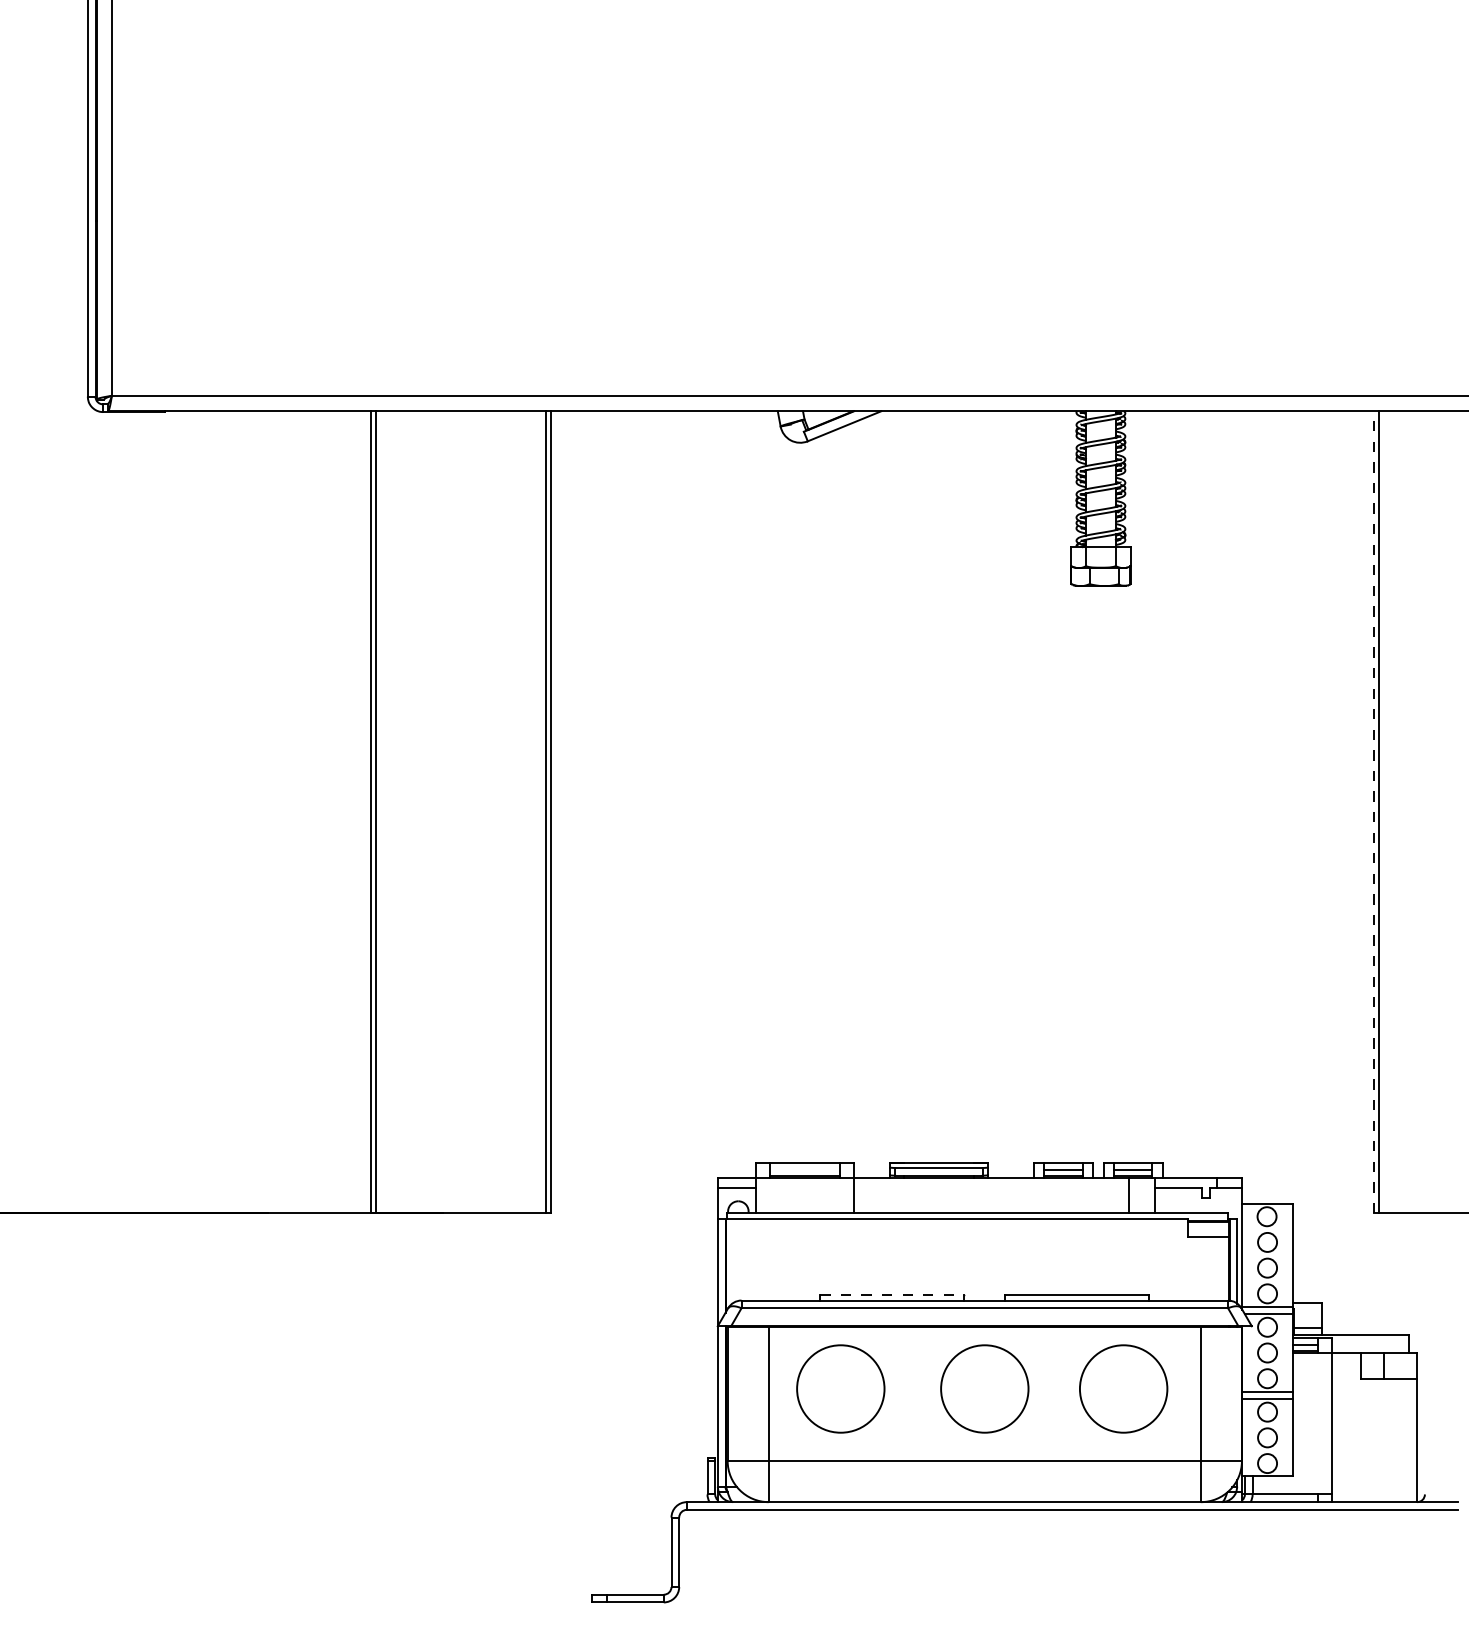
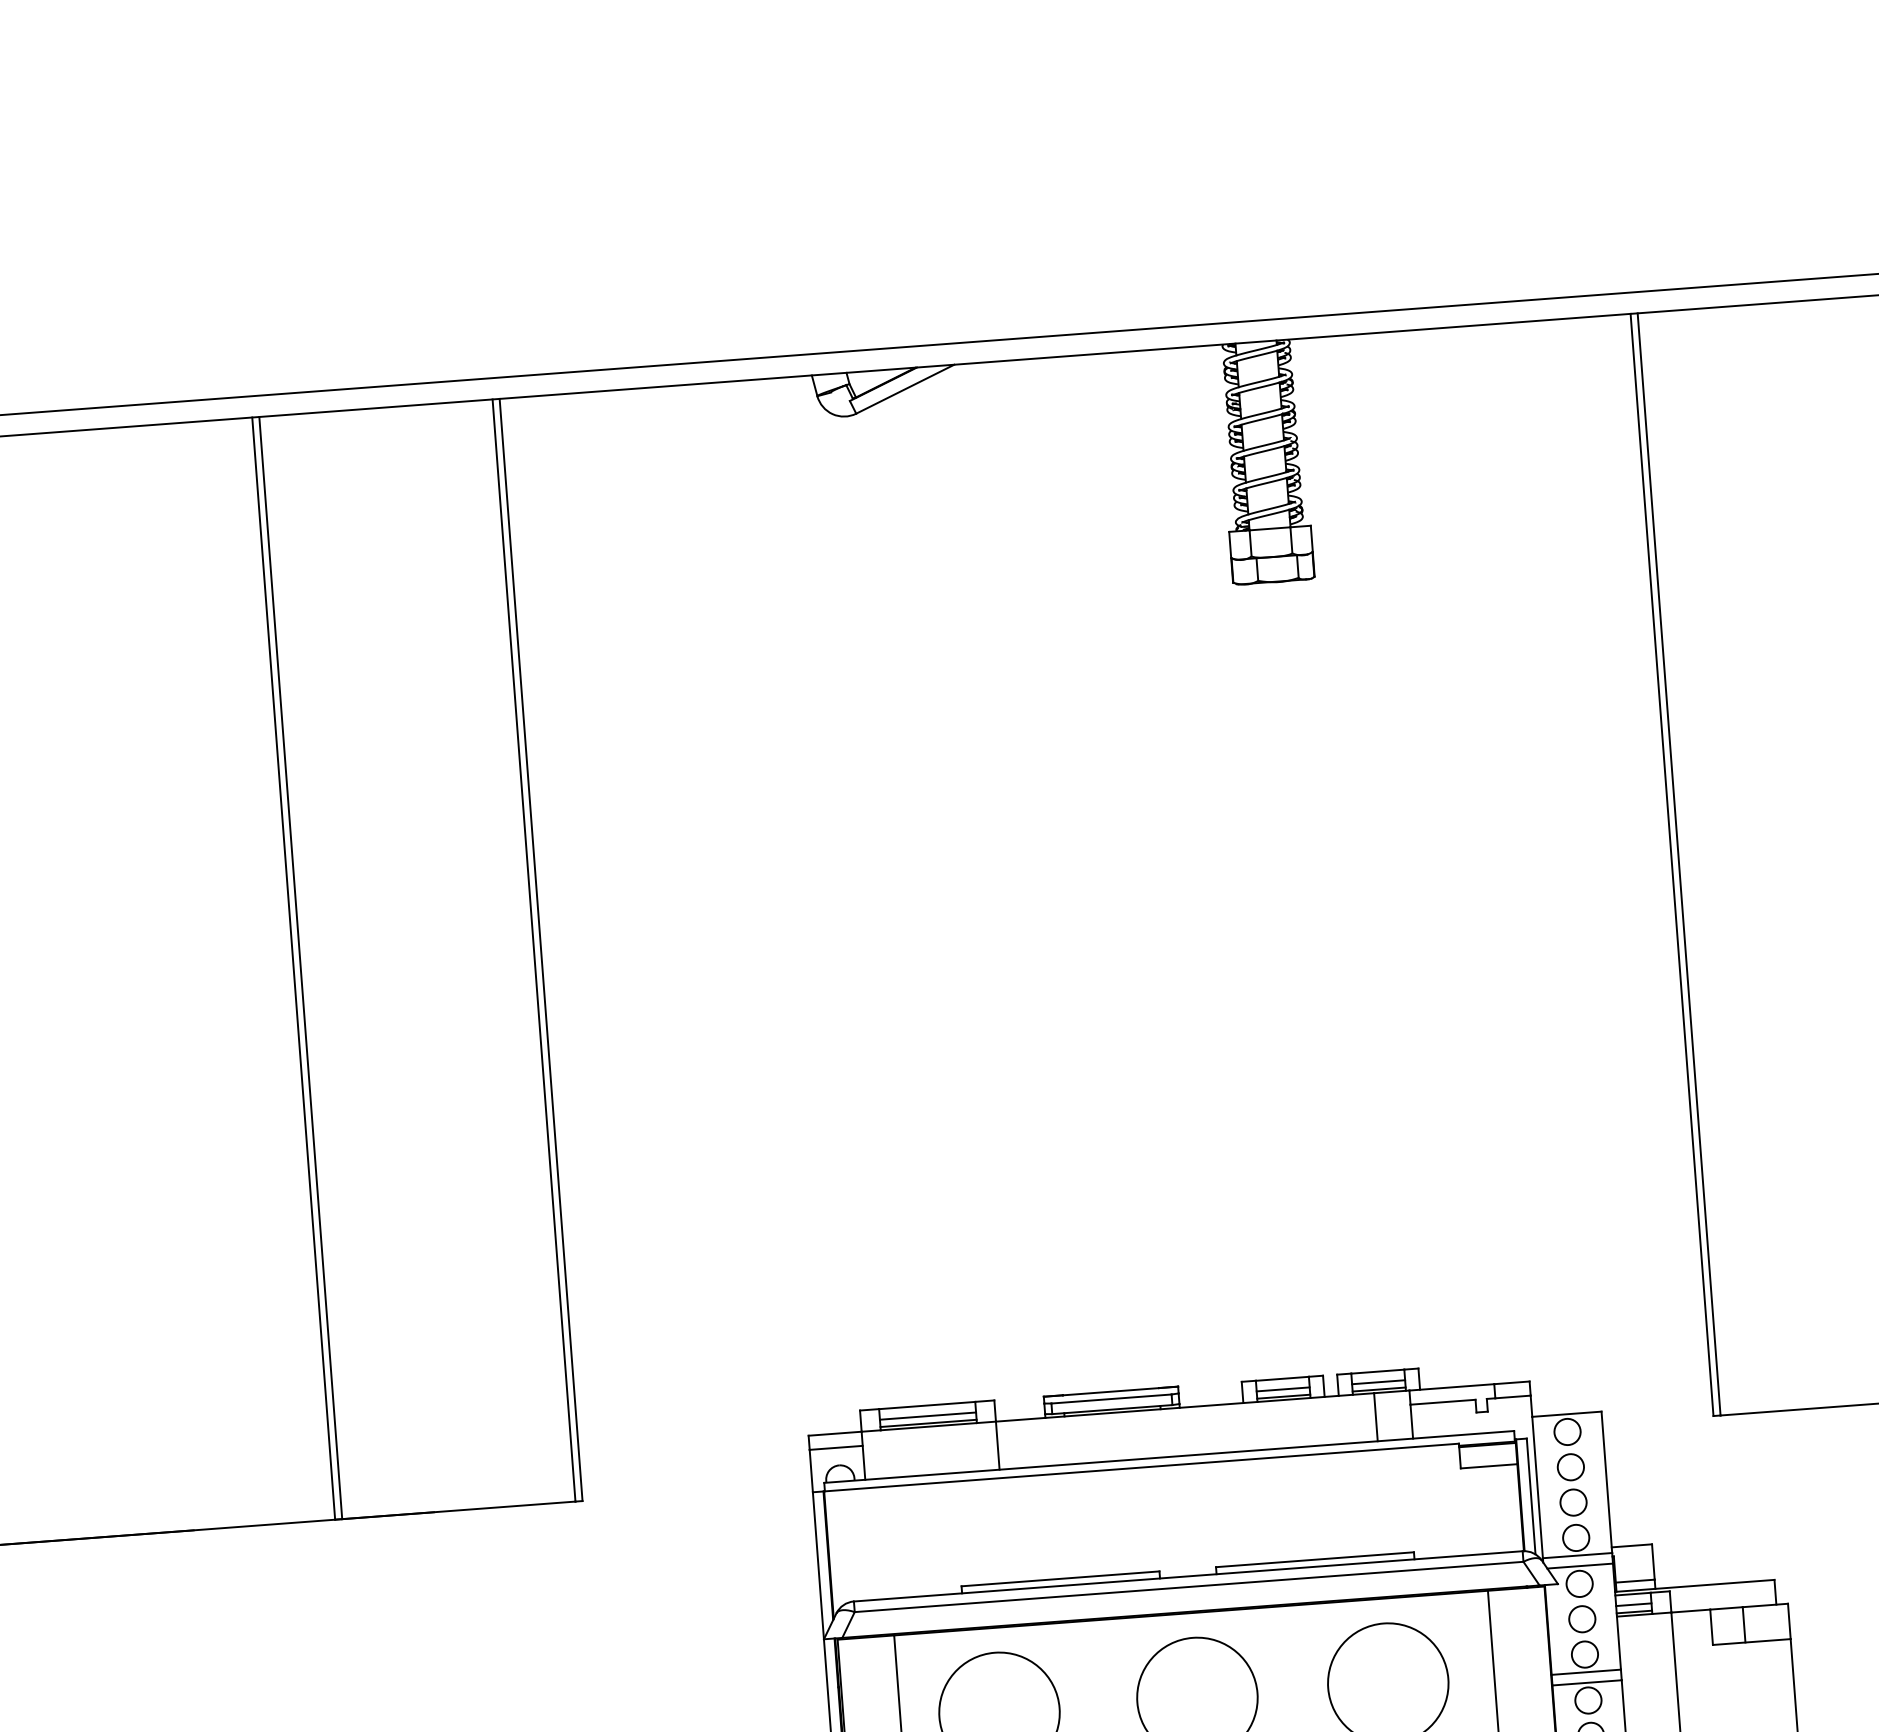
line: (1373, 812) -> (1672, 865), dashed -> solid
line: (805, 1170) -> (928, 1416), added
line: (892, 1295) -> (1060, 1578), dashed -> solid

